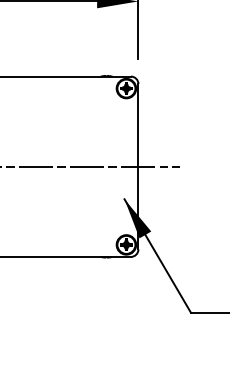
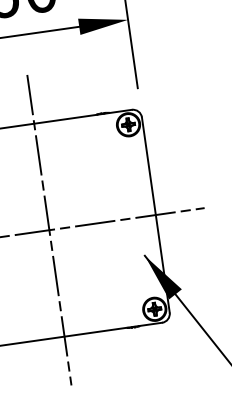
line: (48, 166) -> (49, 229), added

